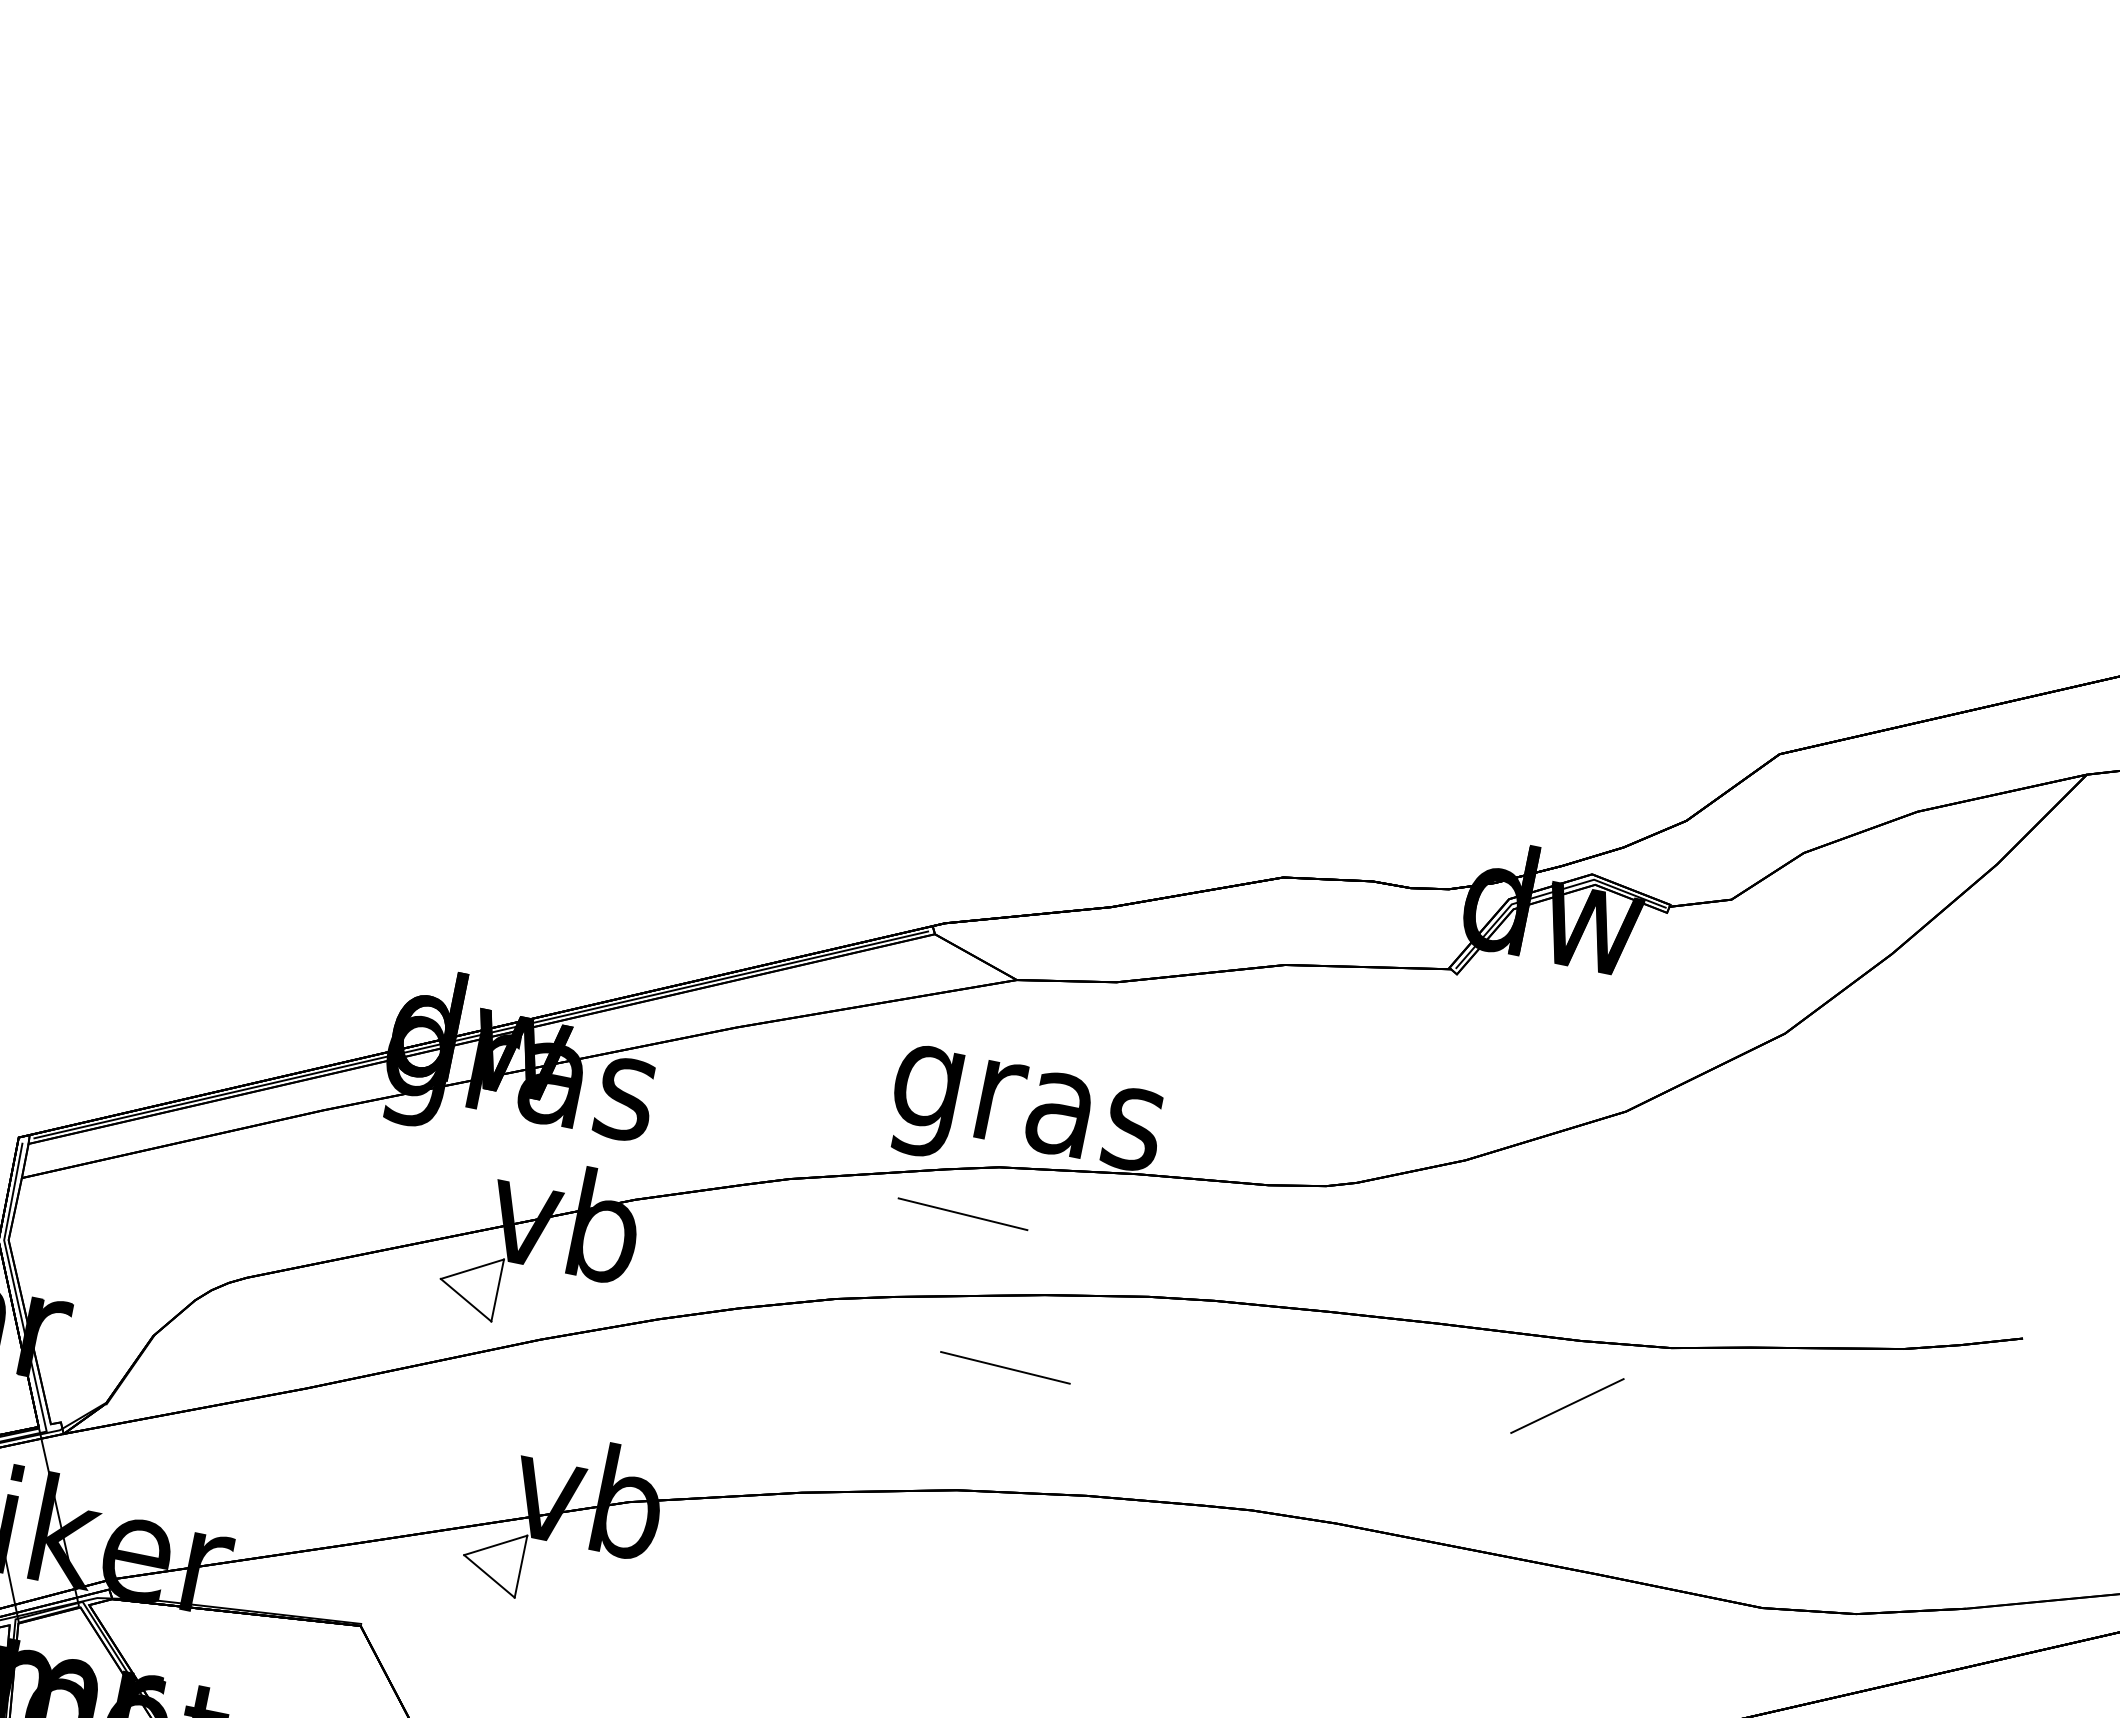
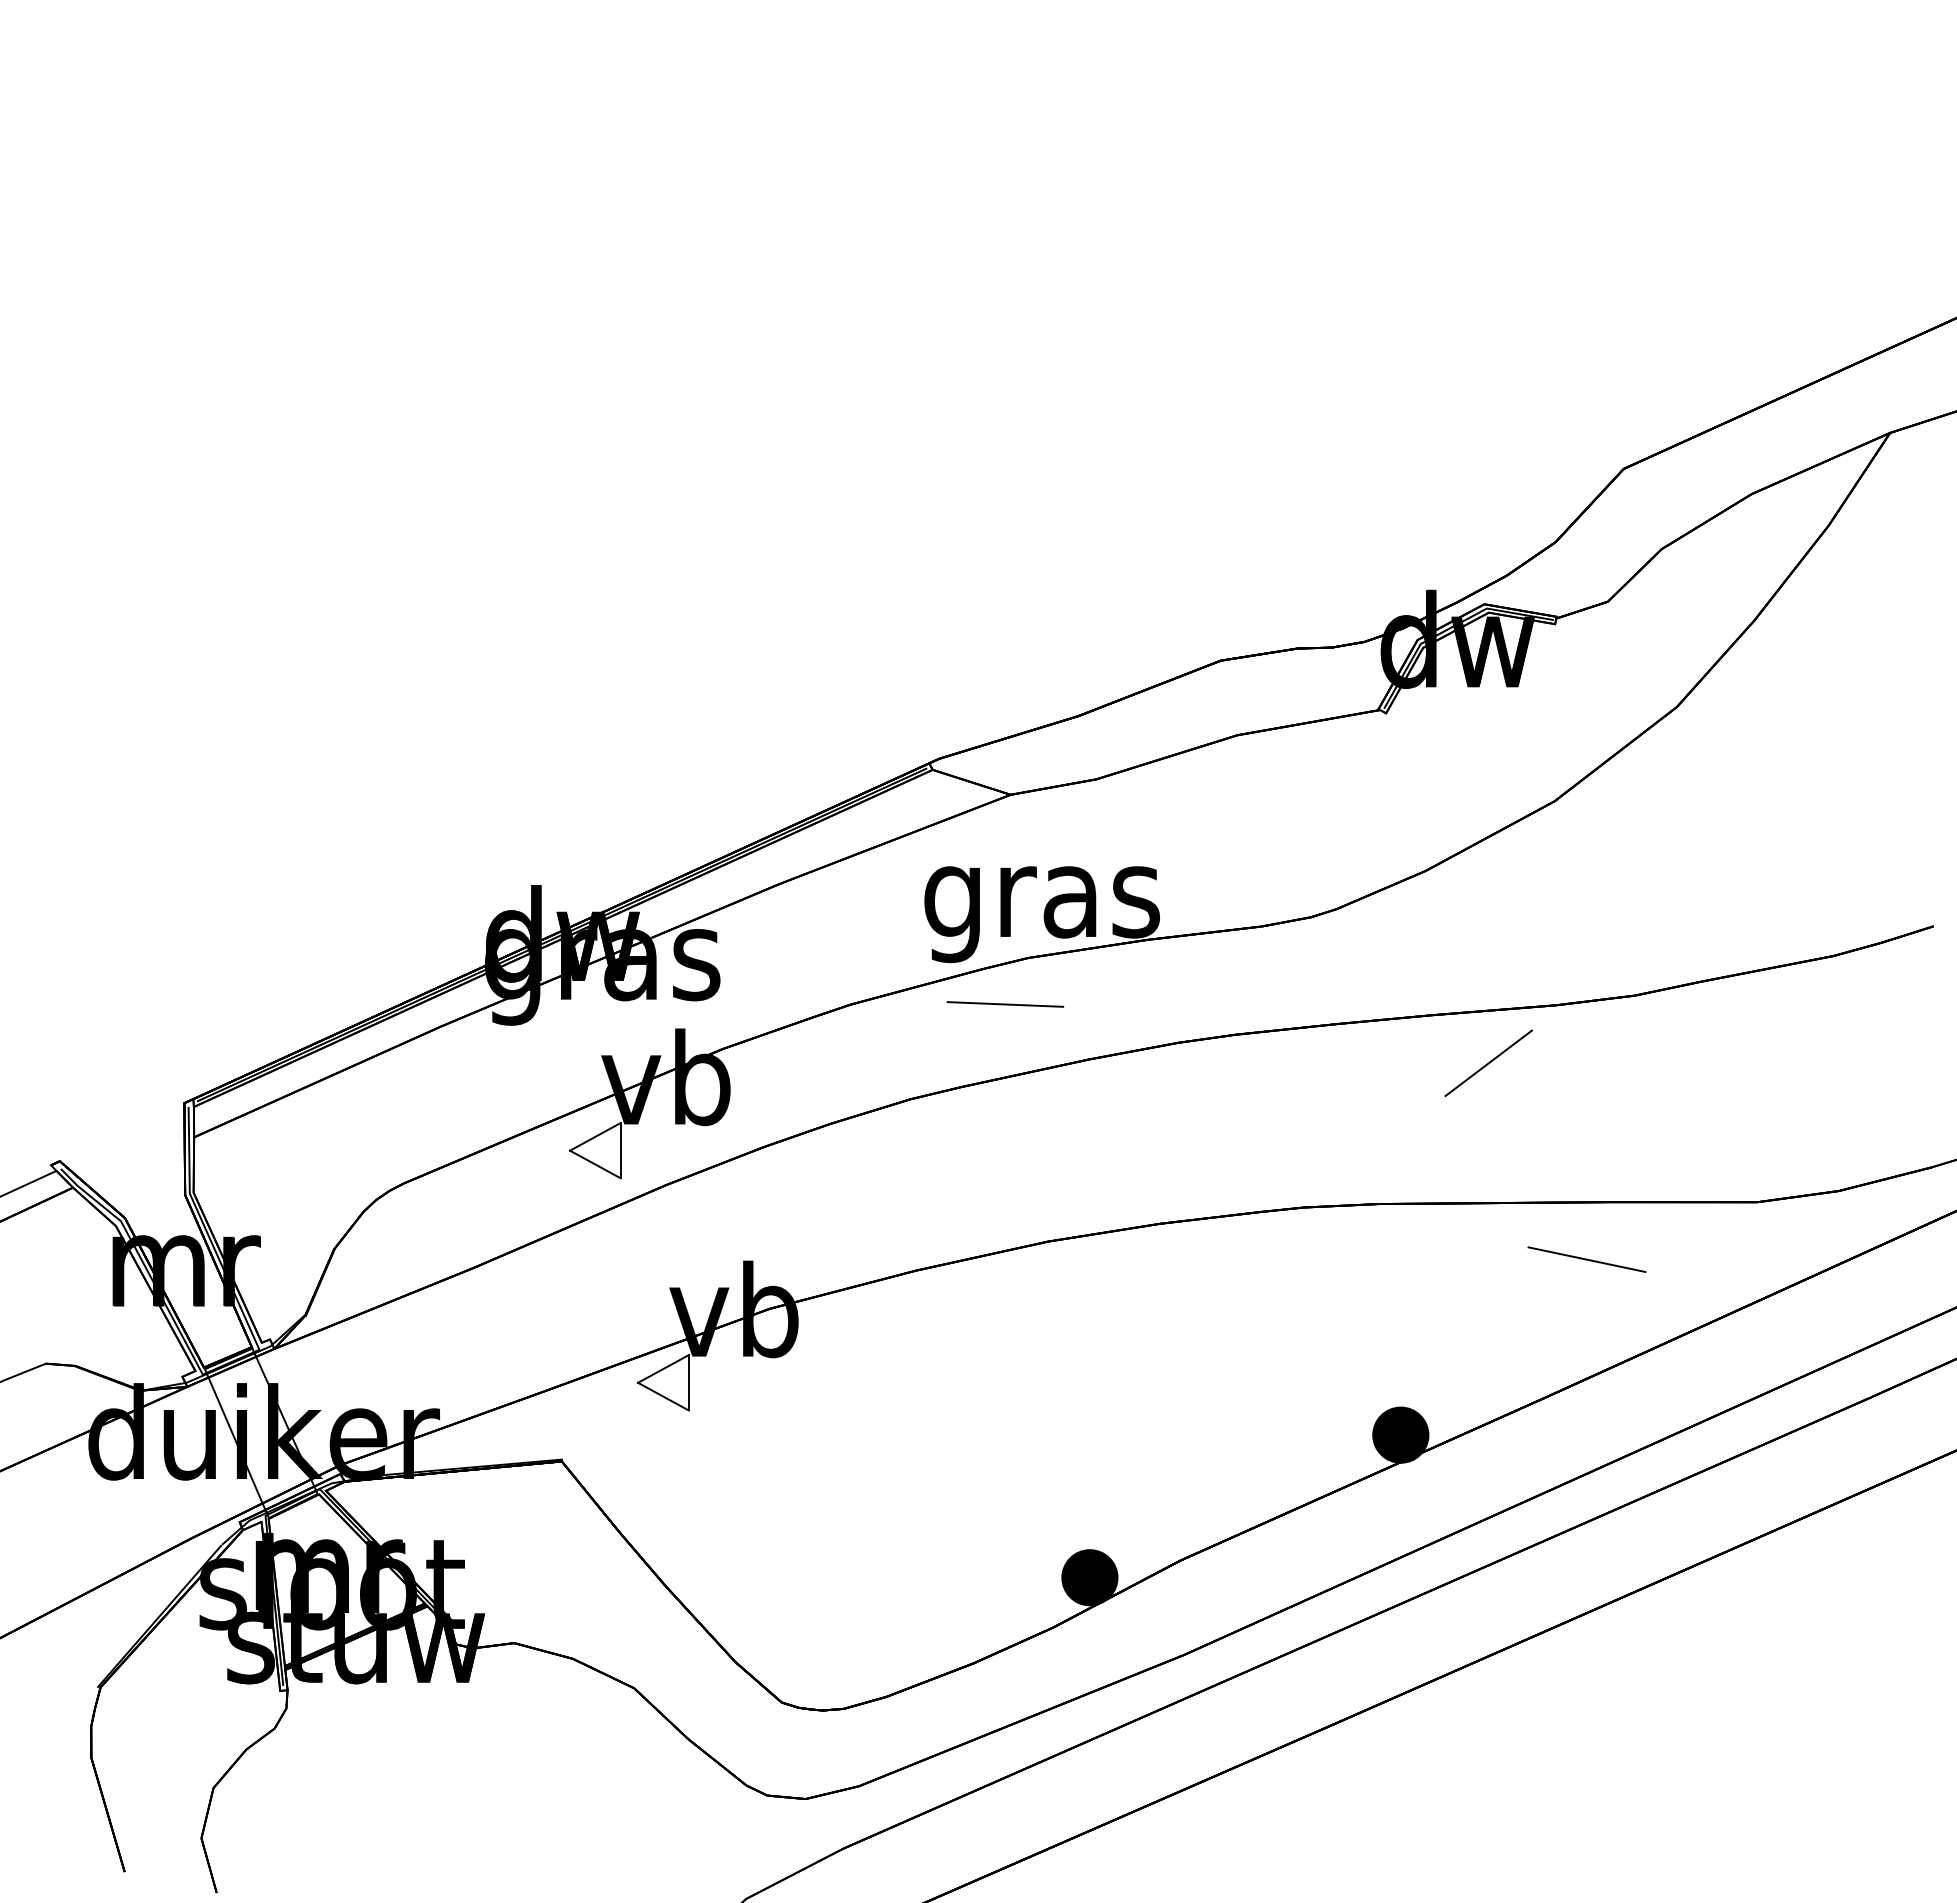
line: (1005, 1367) -> (1068, 1128), removed
line: (1567, 1406) -> (1488, 1063), moved
line: (1557, 1633) -> (1586, 1259), added

